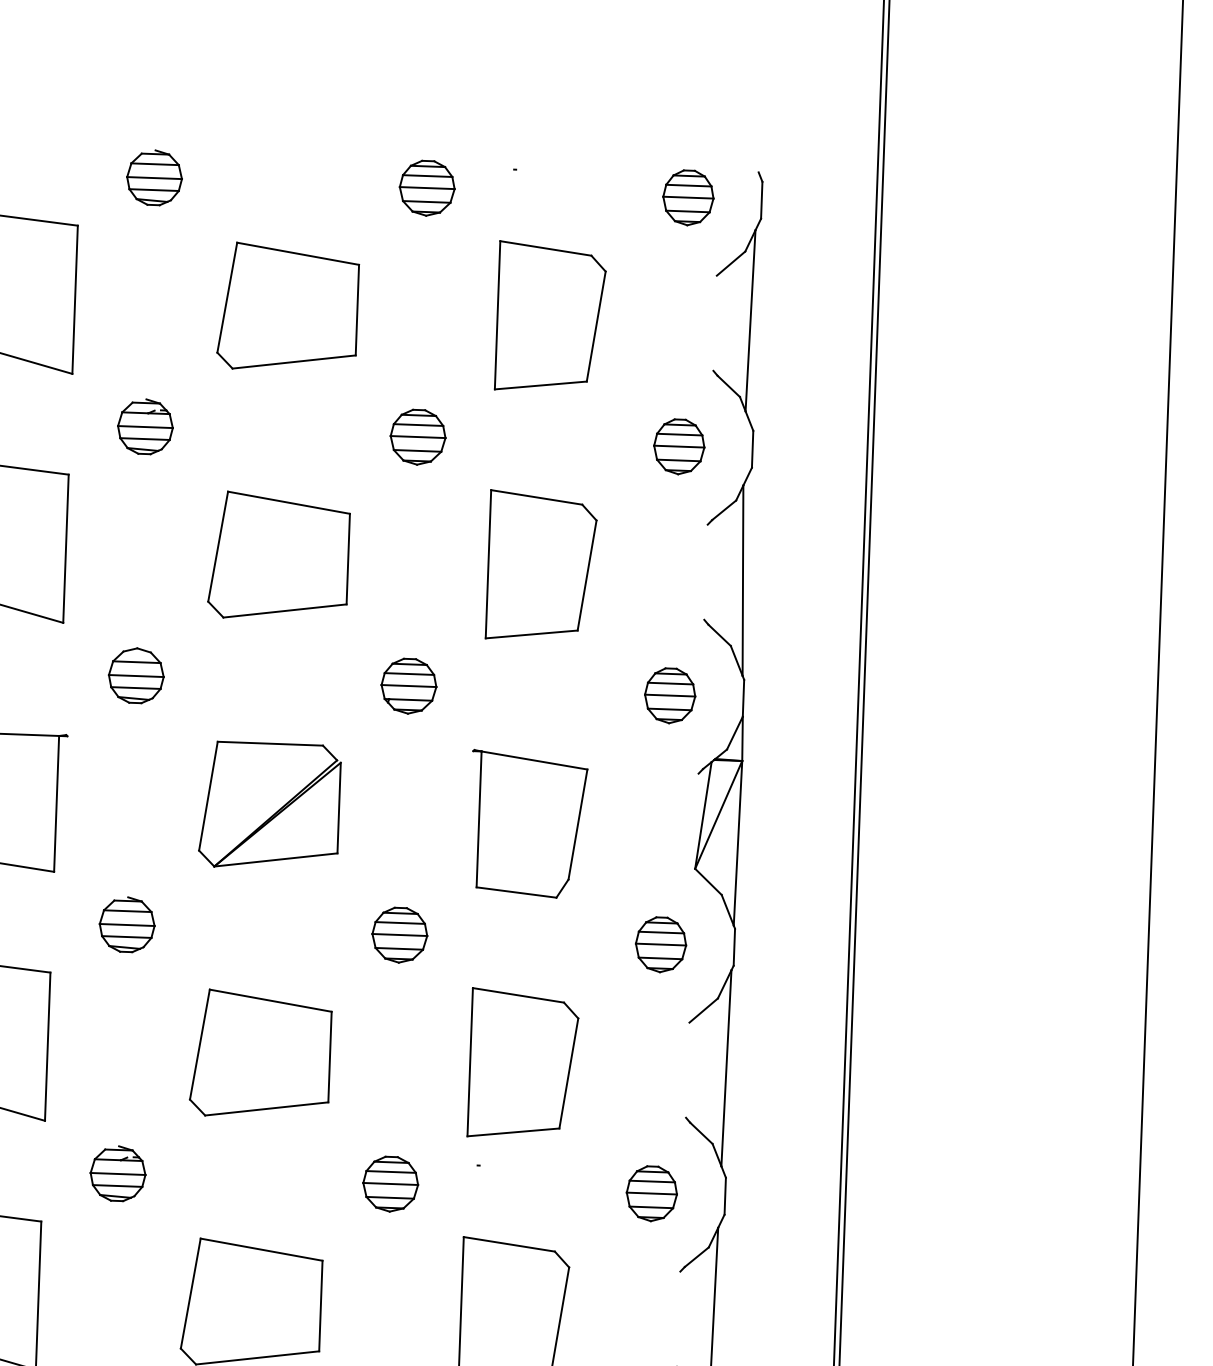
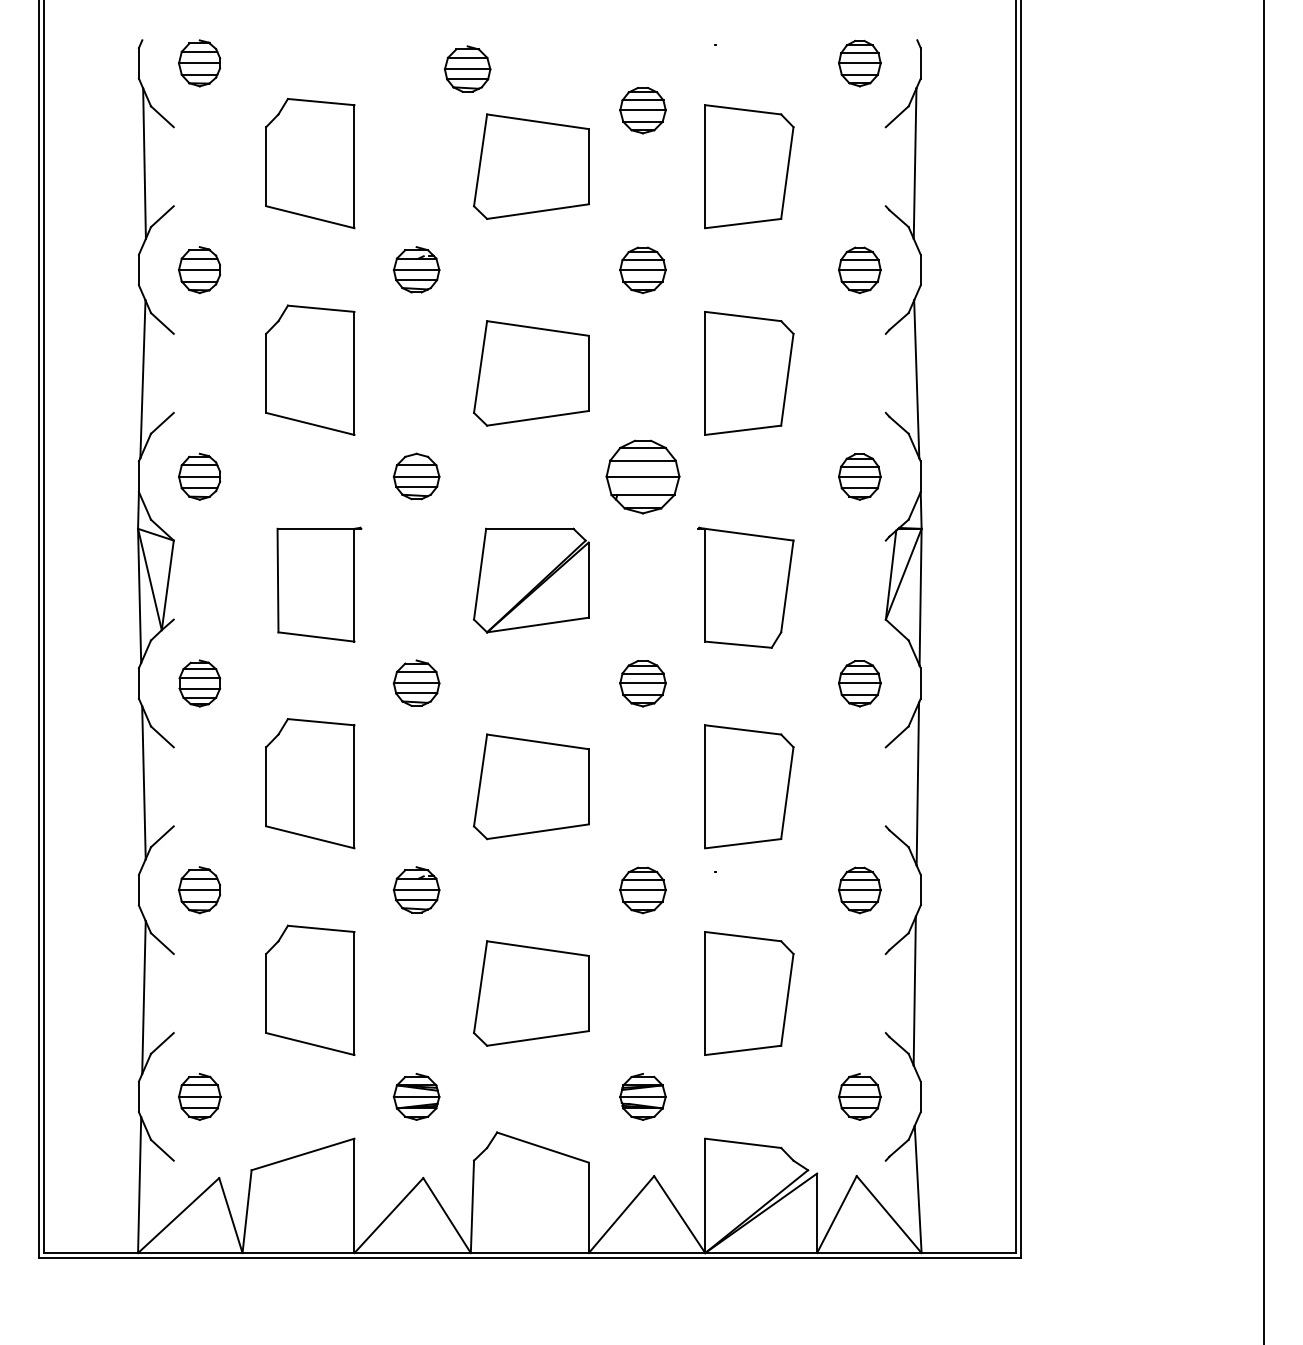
part: (154, 177) -> (467, 68), moved
part: (426, 188) -> (642, 110), moved
part: (408, 685) -> (642, 476), size x1.6

